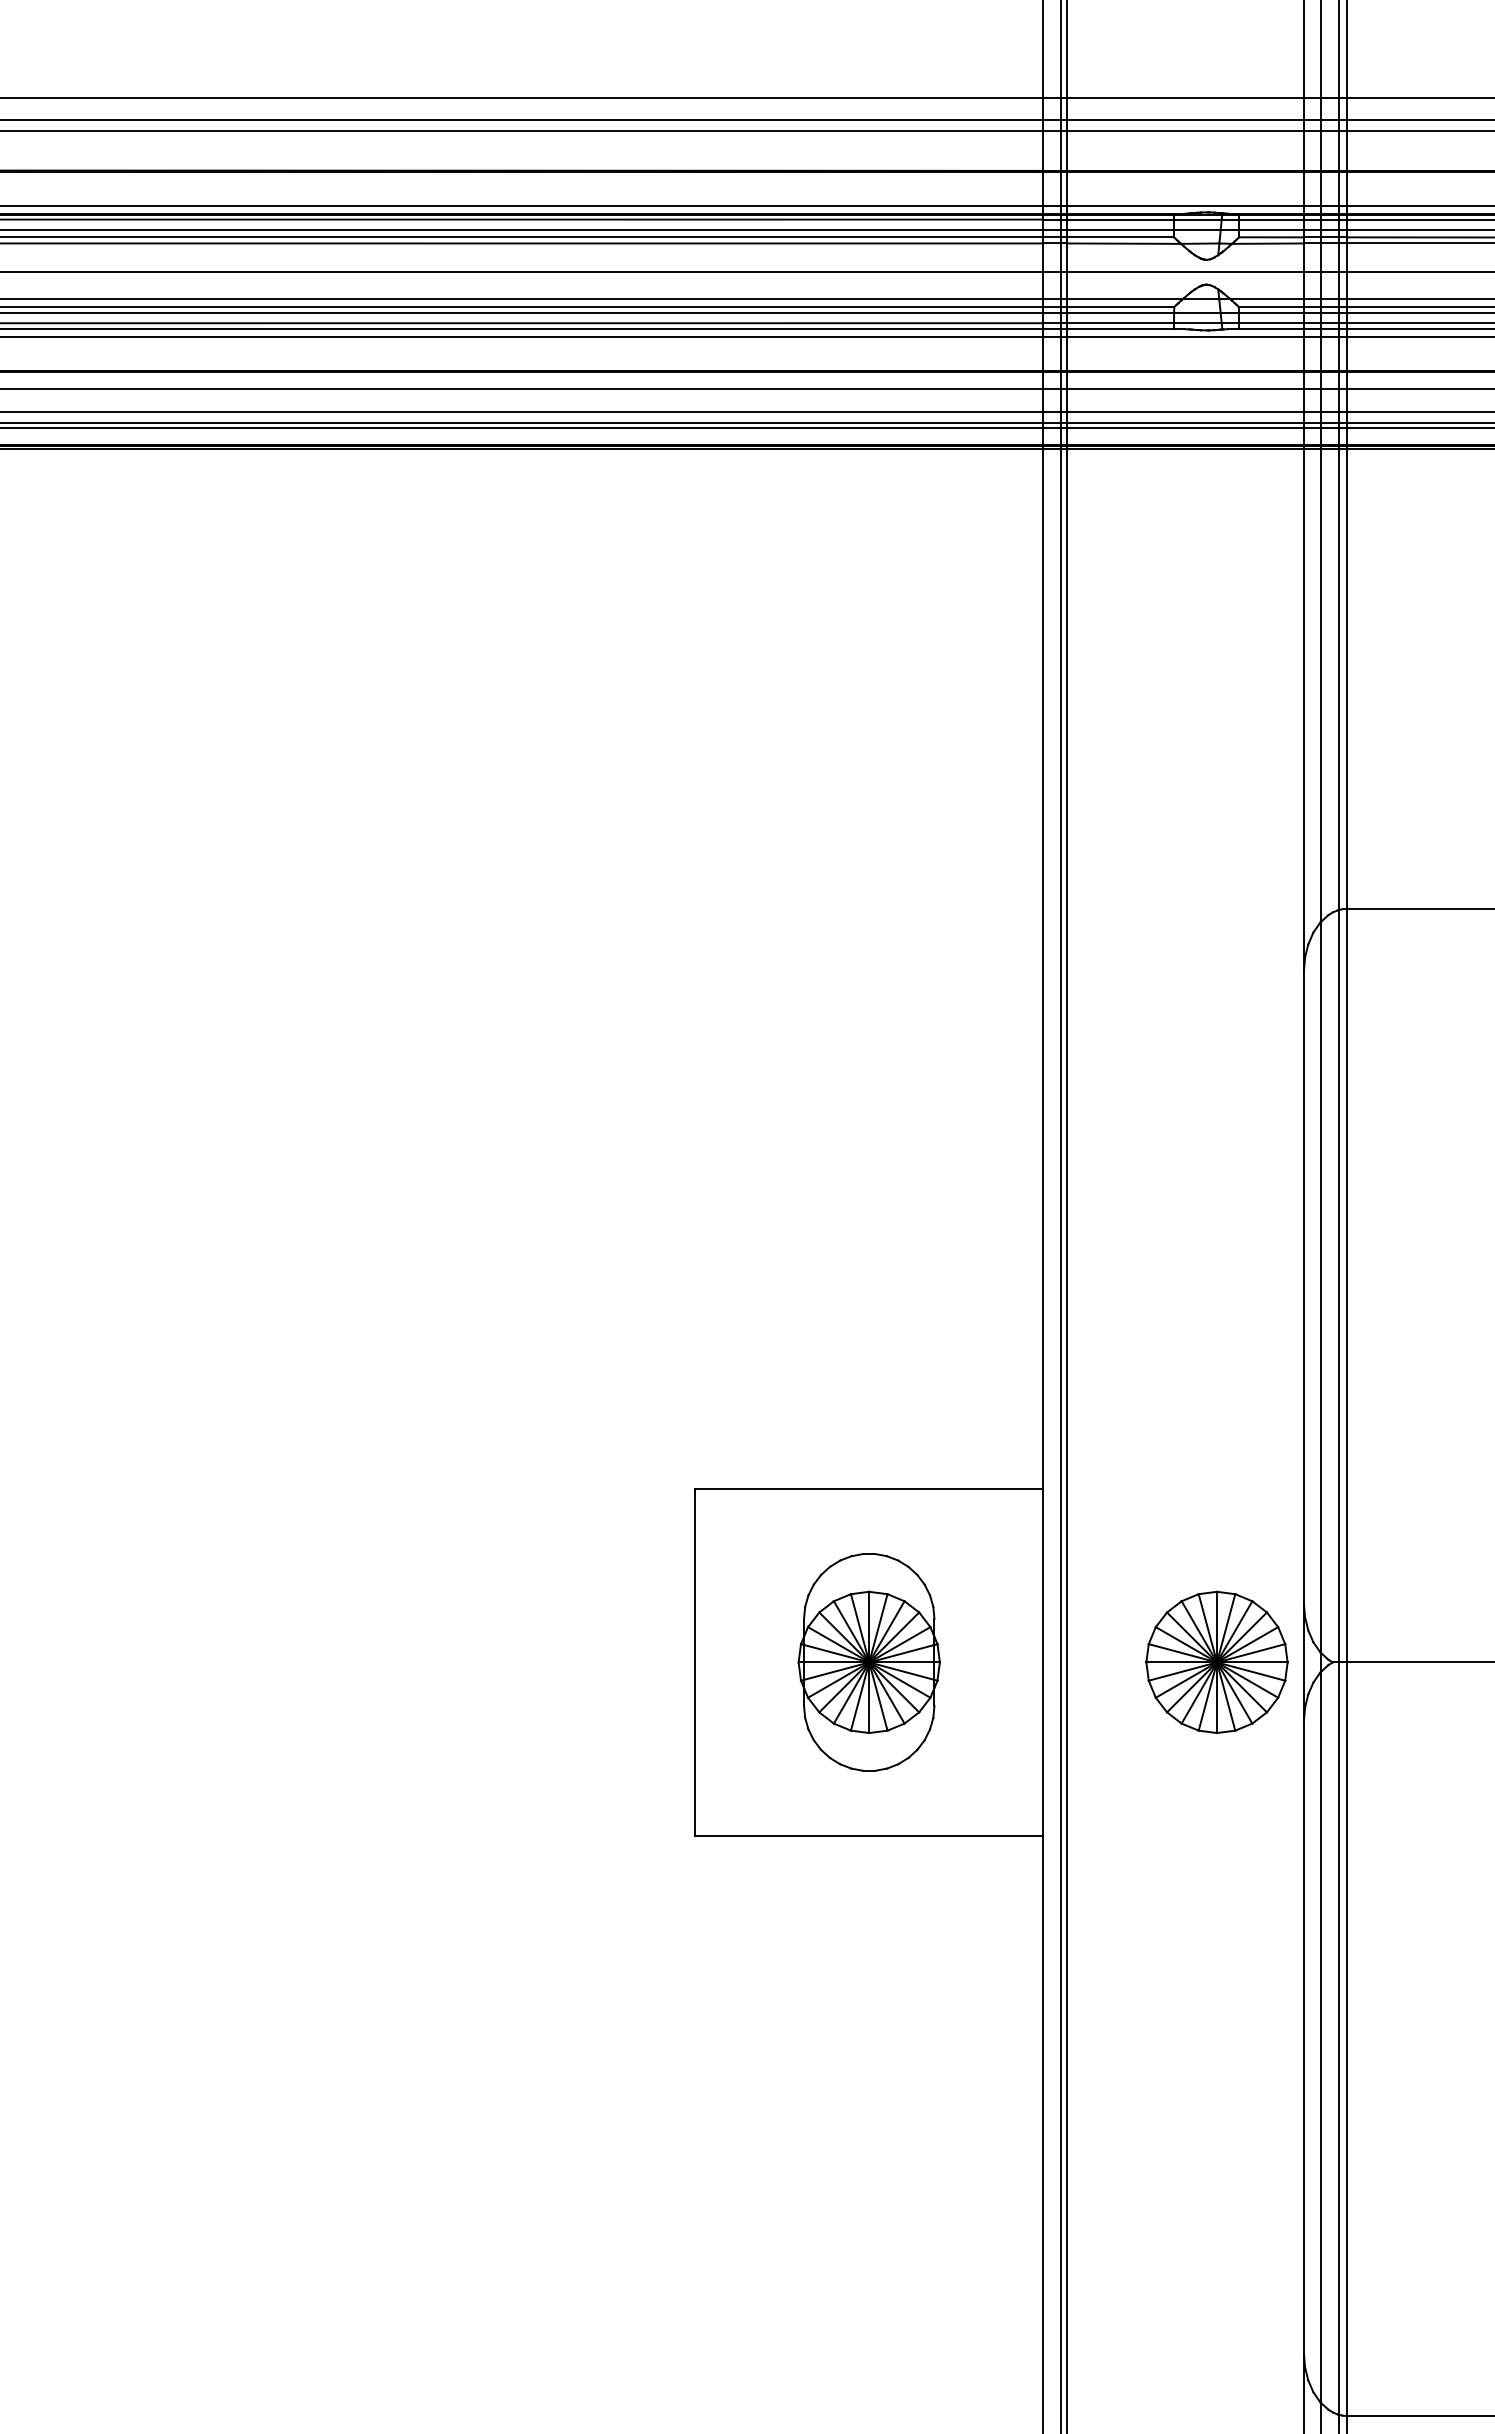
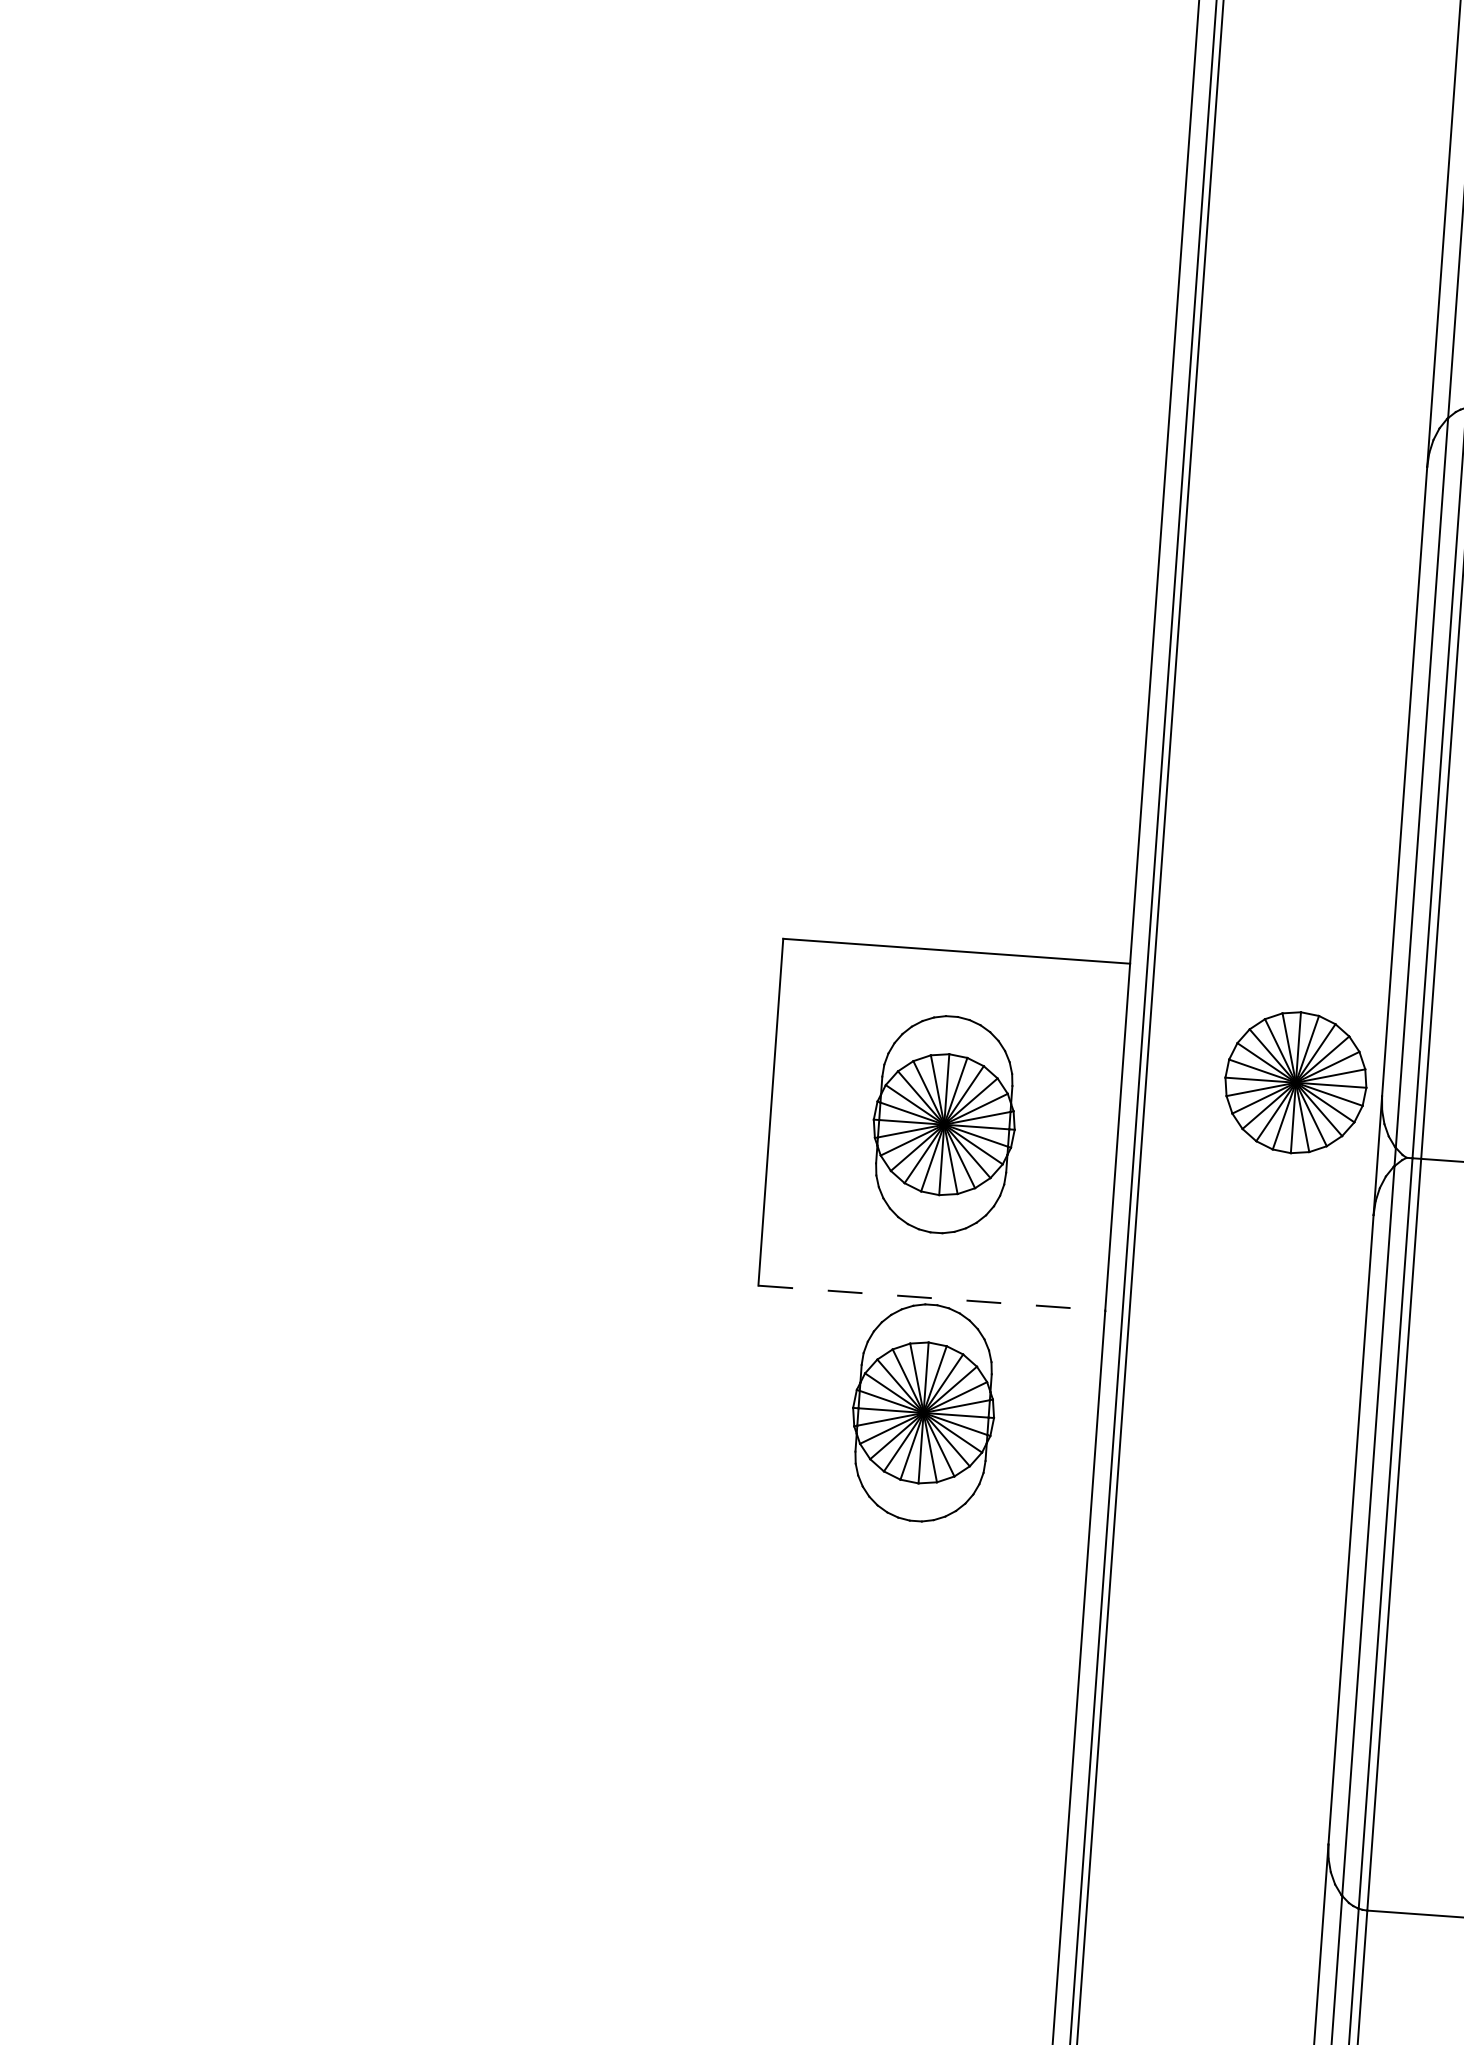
part: (1216, 1661) -> (1295, 1081), moved
line: (869, 1836) -> (932, 1298), solid -> dashed
part: (868, 1951) -> (922, 1412), added

